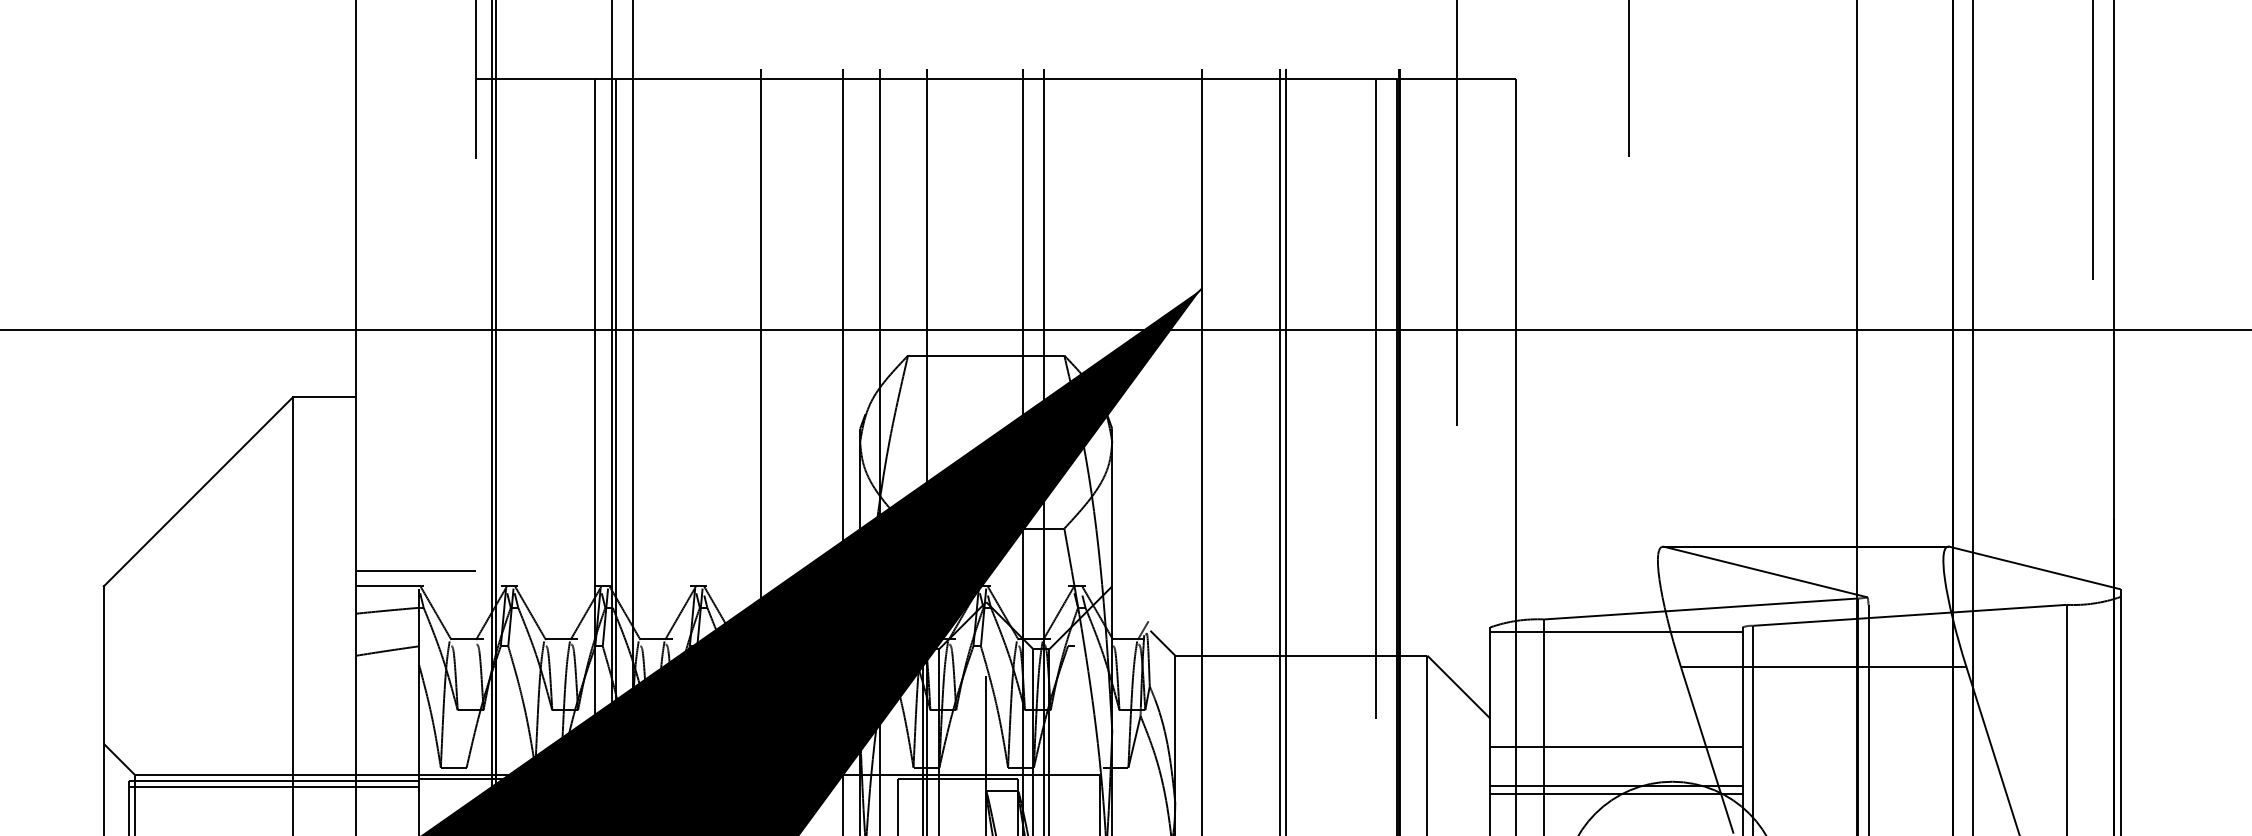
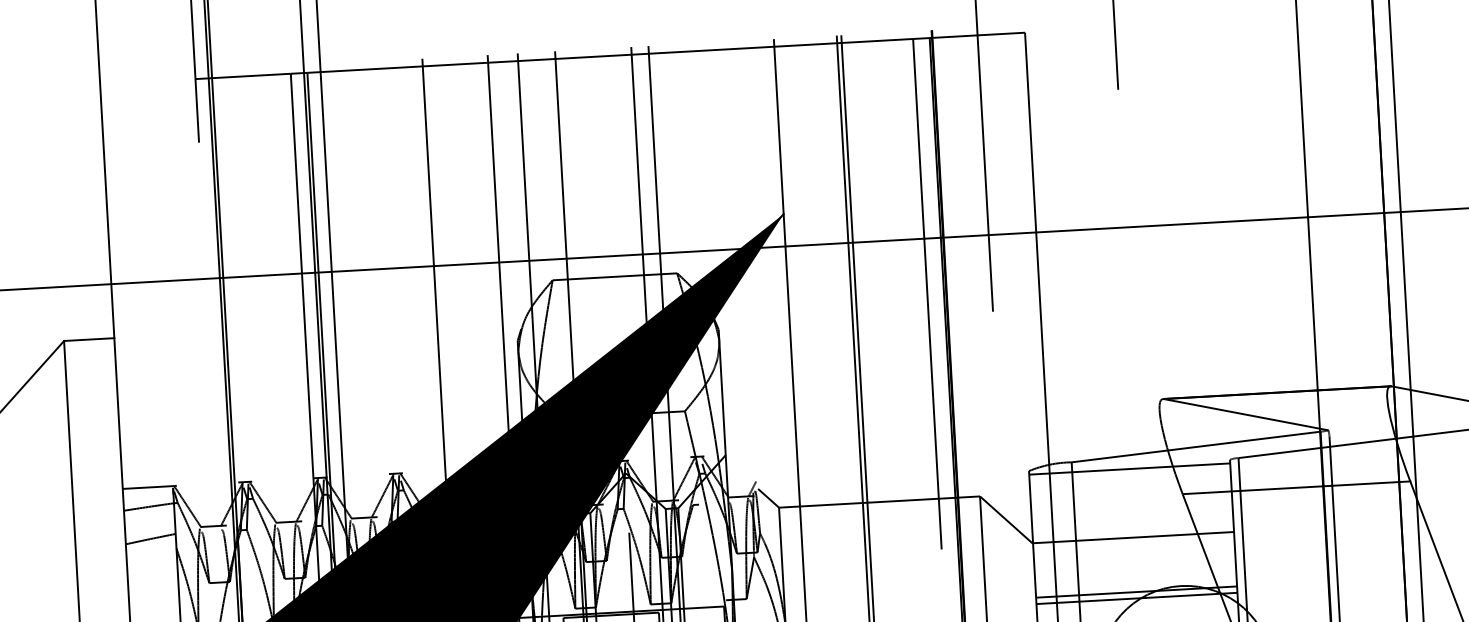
line: (415, 571) -> (169, 474), removed
line: (1616, 746) -> (1133, 537), moved

